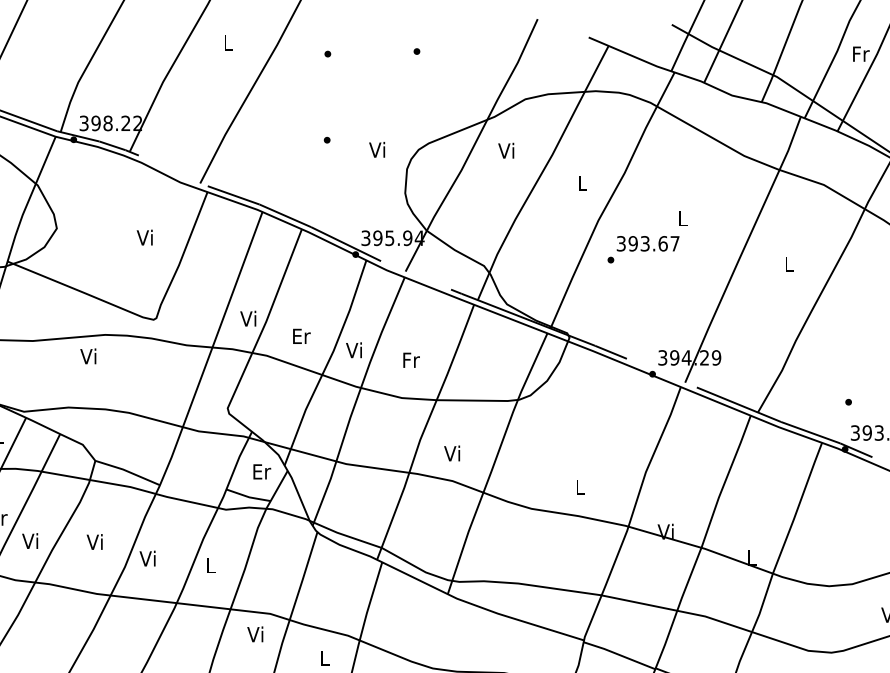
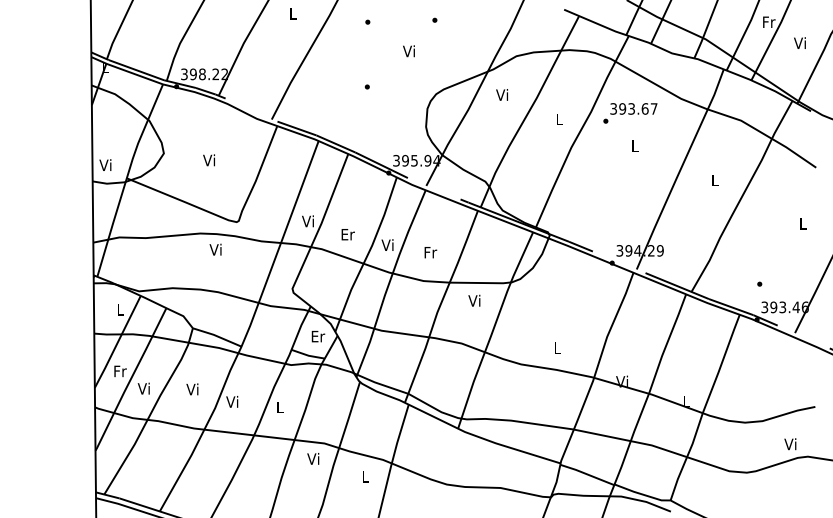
text: (376, 150) -> (408, 51), moved
text: (144, 237) -> (208, 160), moved
text: (643, 249) -> (630, 113), moved
text: (88, 356) -> (215, 249), moved
text: (452, 453) -> (474, 300), moved

